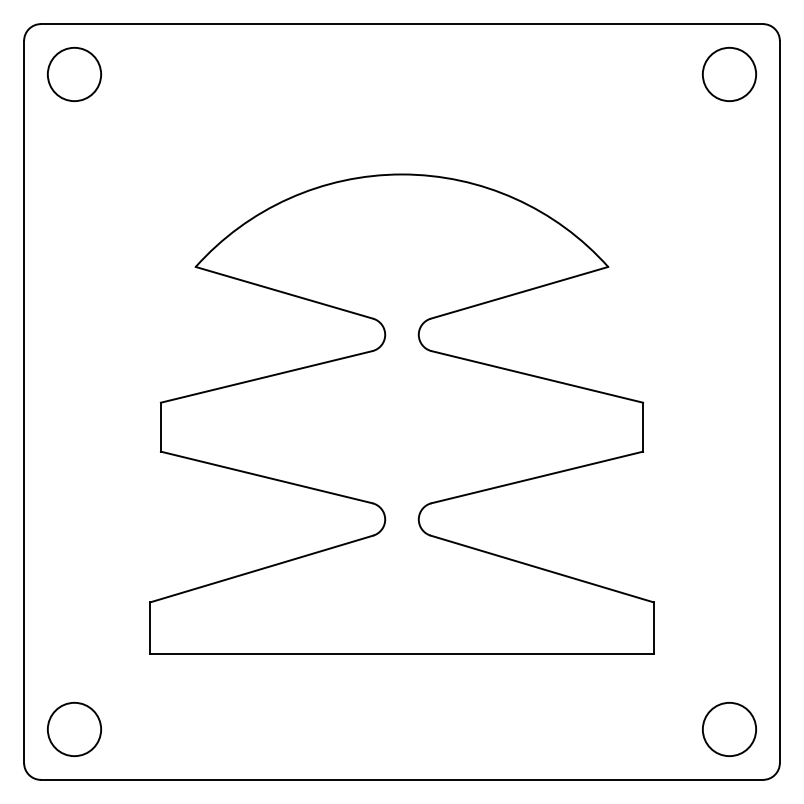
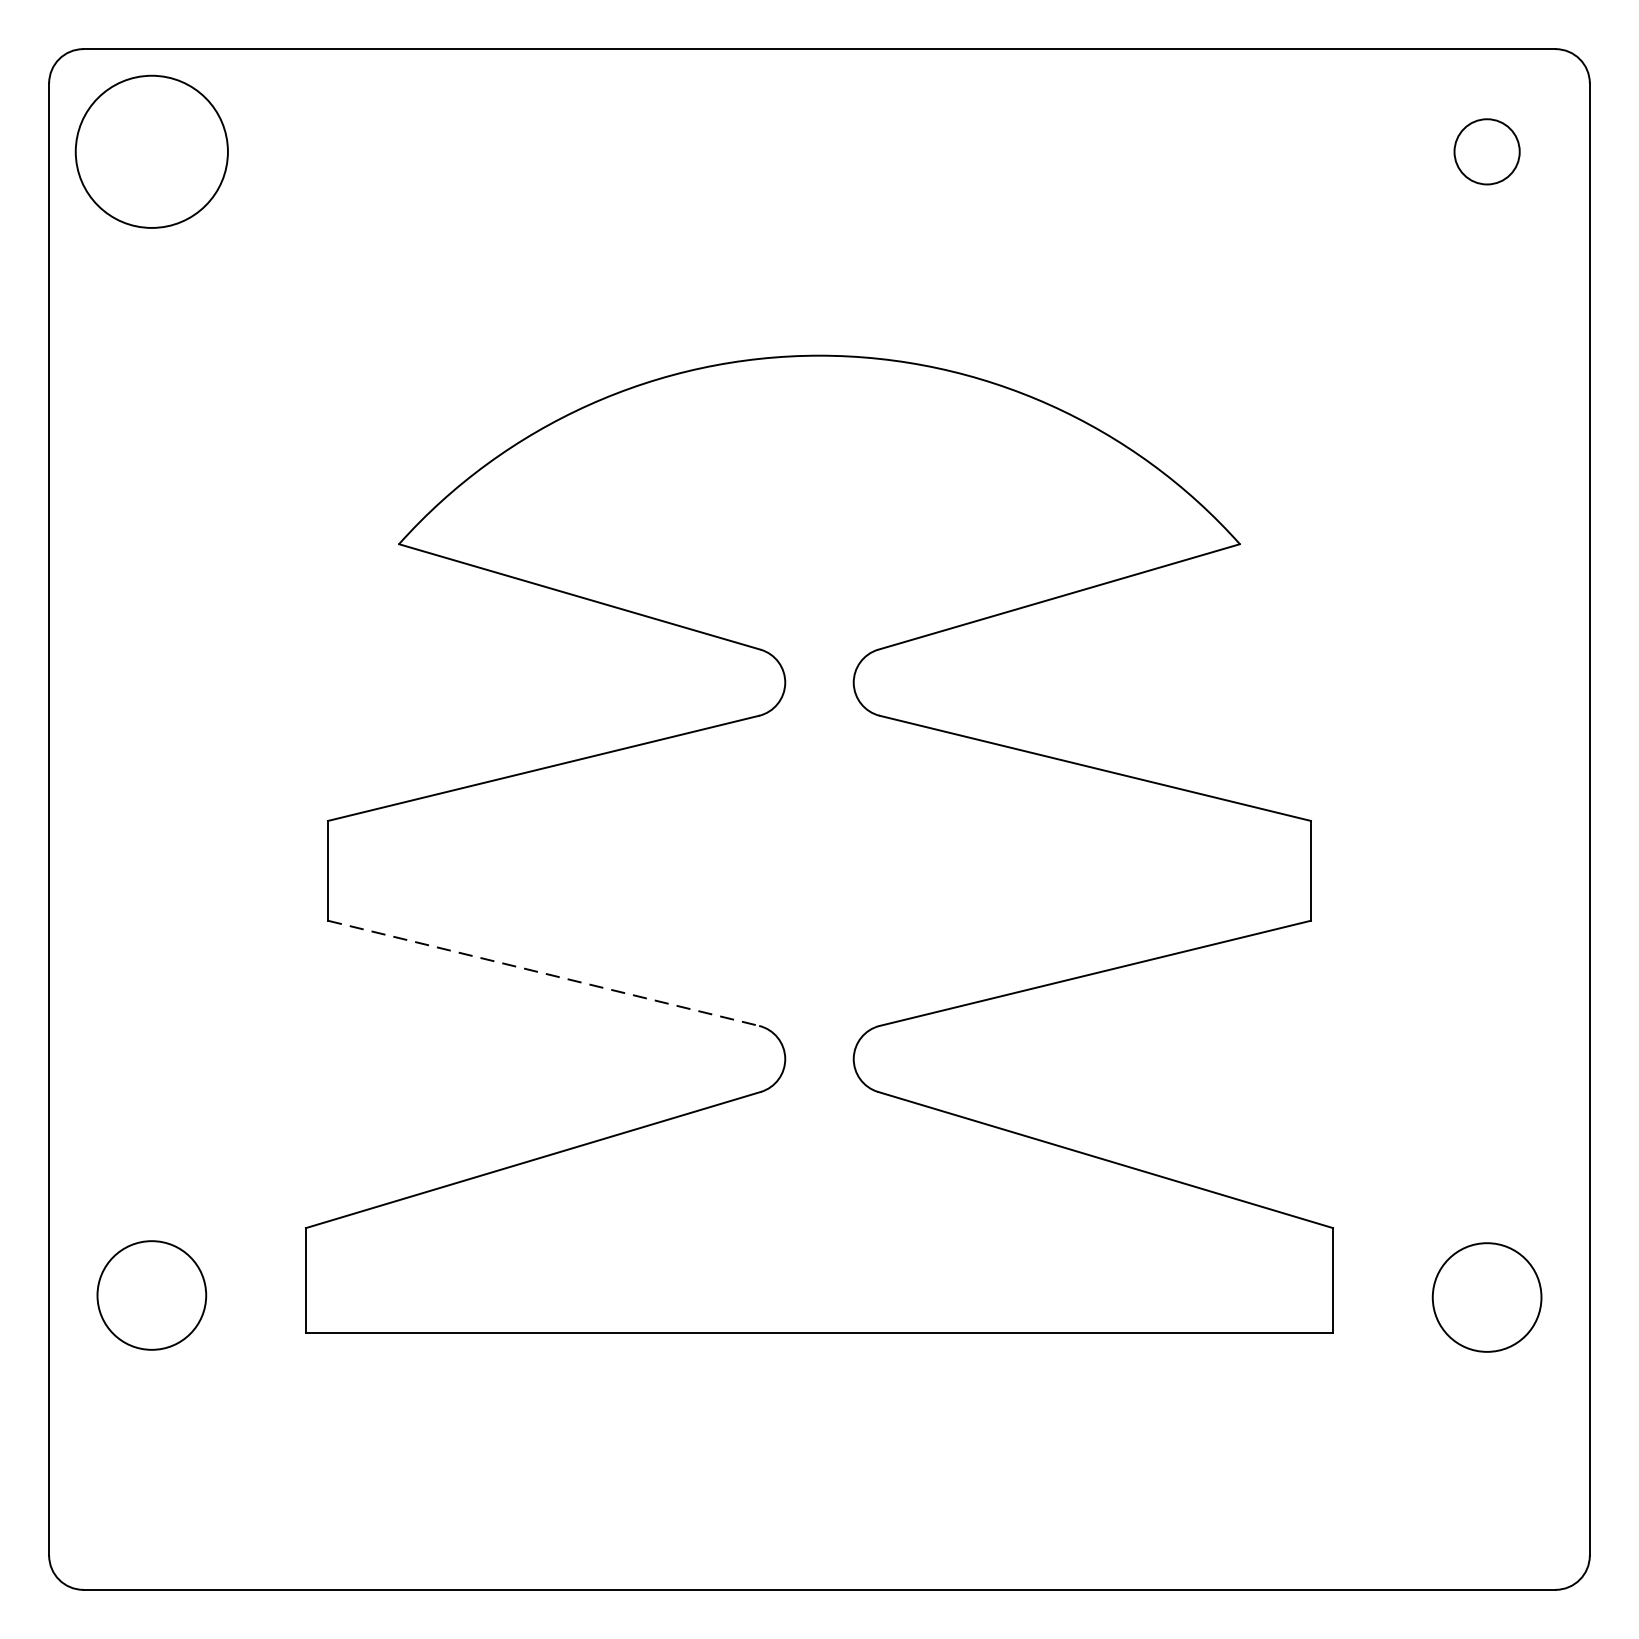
circle: (74, 74) -> (151, 151), size x1.4
circle: (729, 74) -> (1487, 151), size x0.6
line: (266, 477) -> (543, 973), solid -> dashed
circle: (74, 729) -> (151, 1295), moved
circle: (729, 729) -> (1487, 1297), moved

